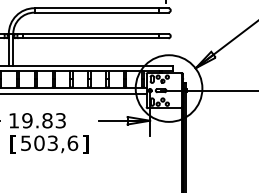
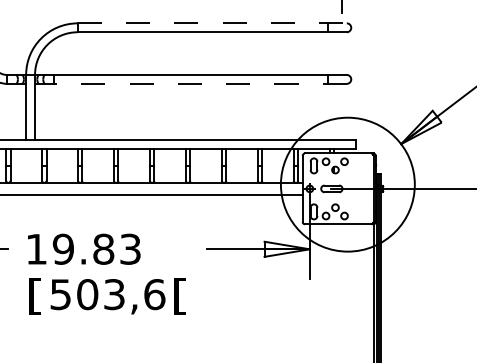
line: (102, 8) -> (214, 23), solid -> dashed
line: (90, 38) -> (190, 84), solid -> dashed
text: (85, 144) -> (180, 296), ] -> [

